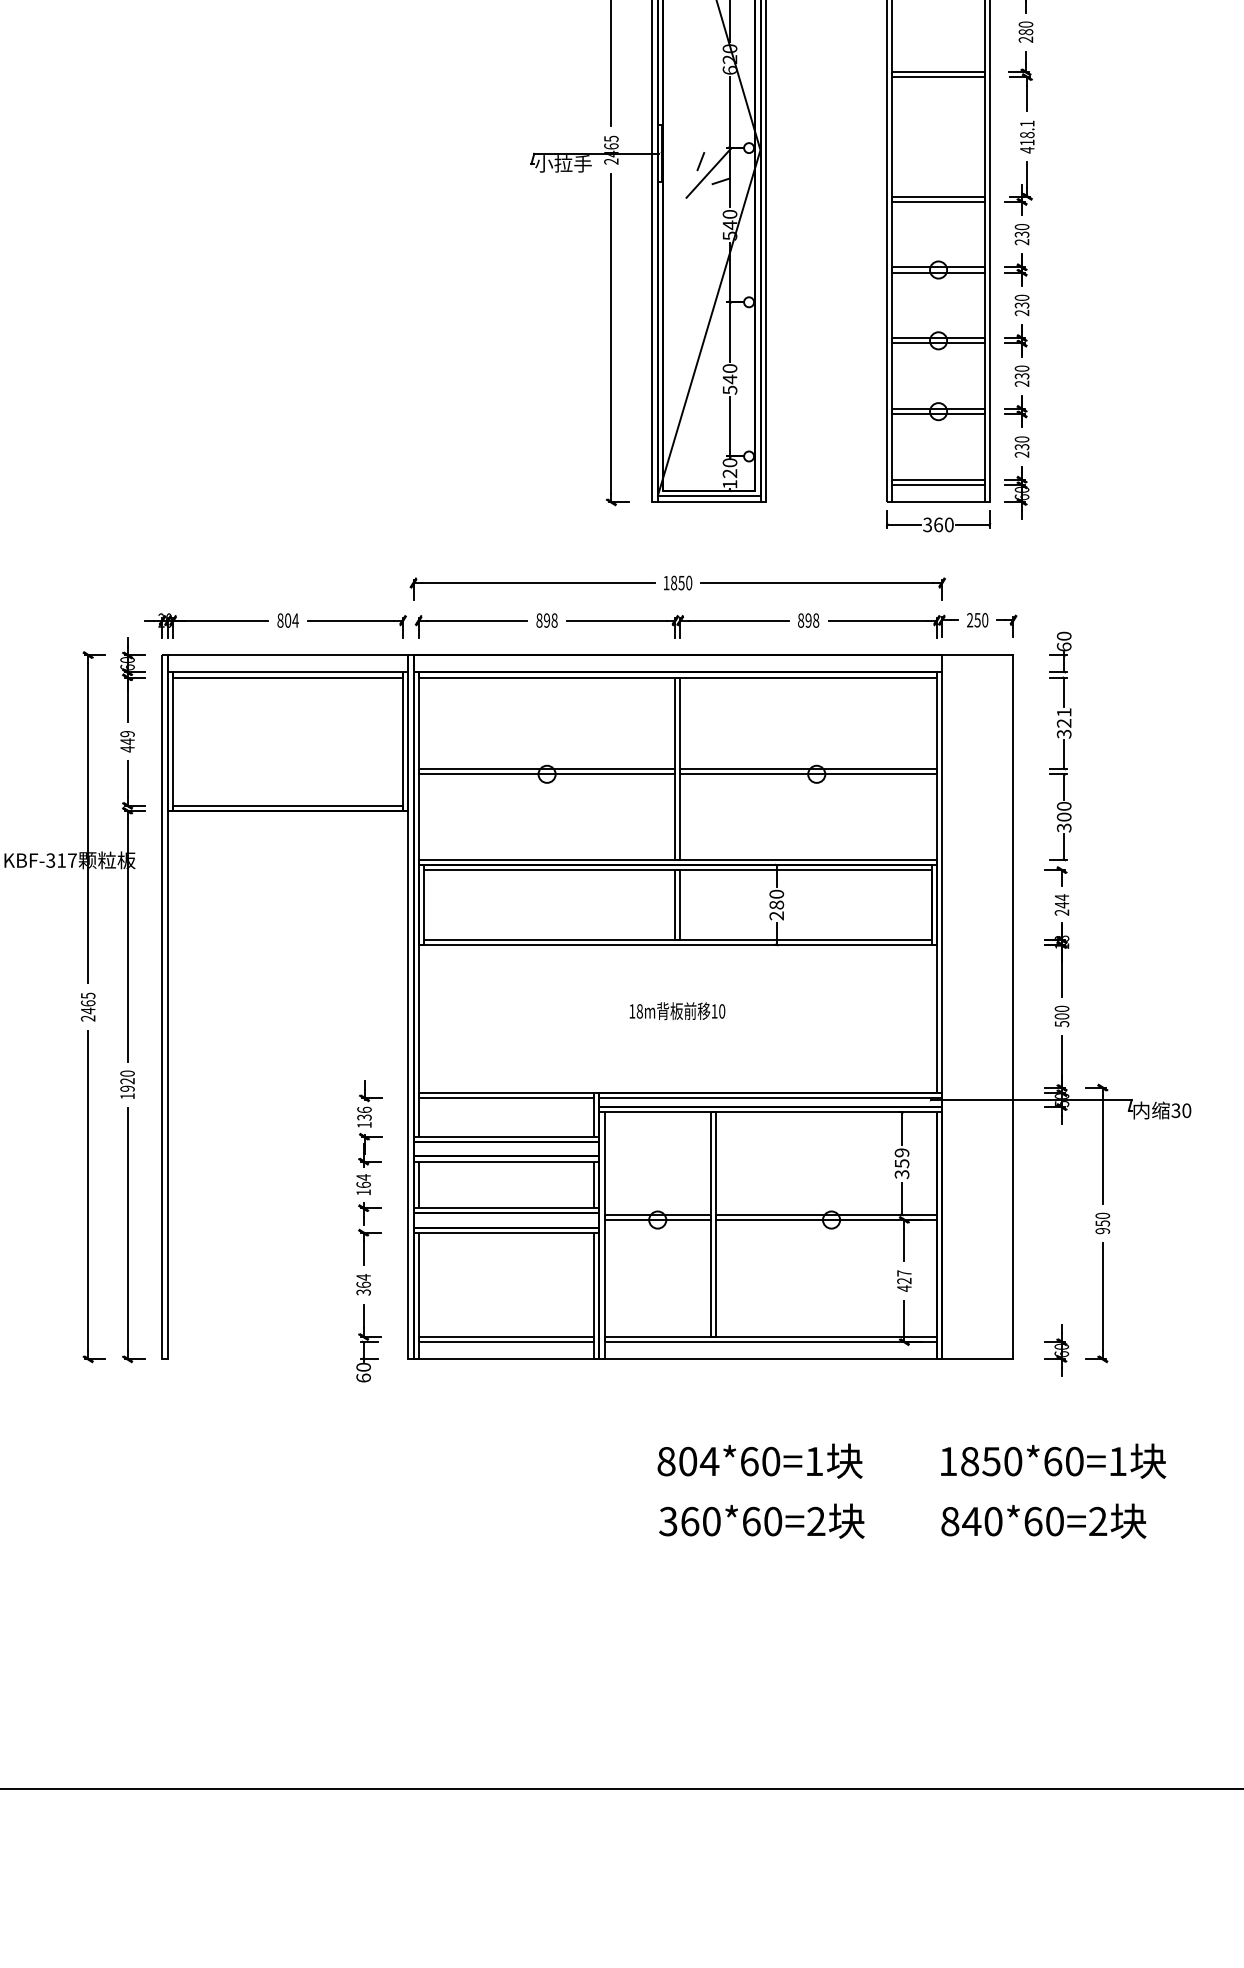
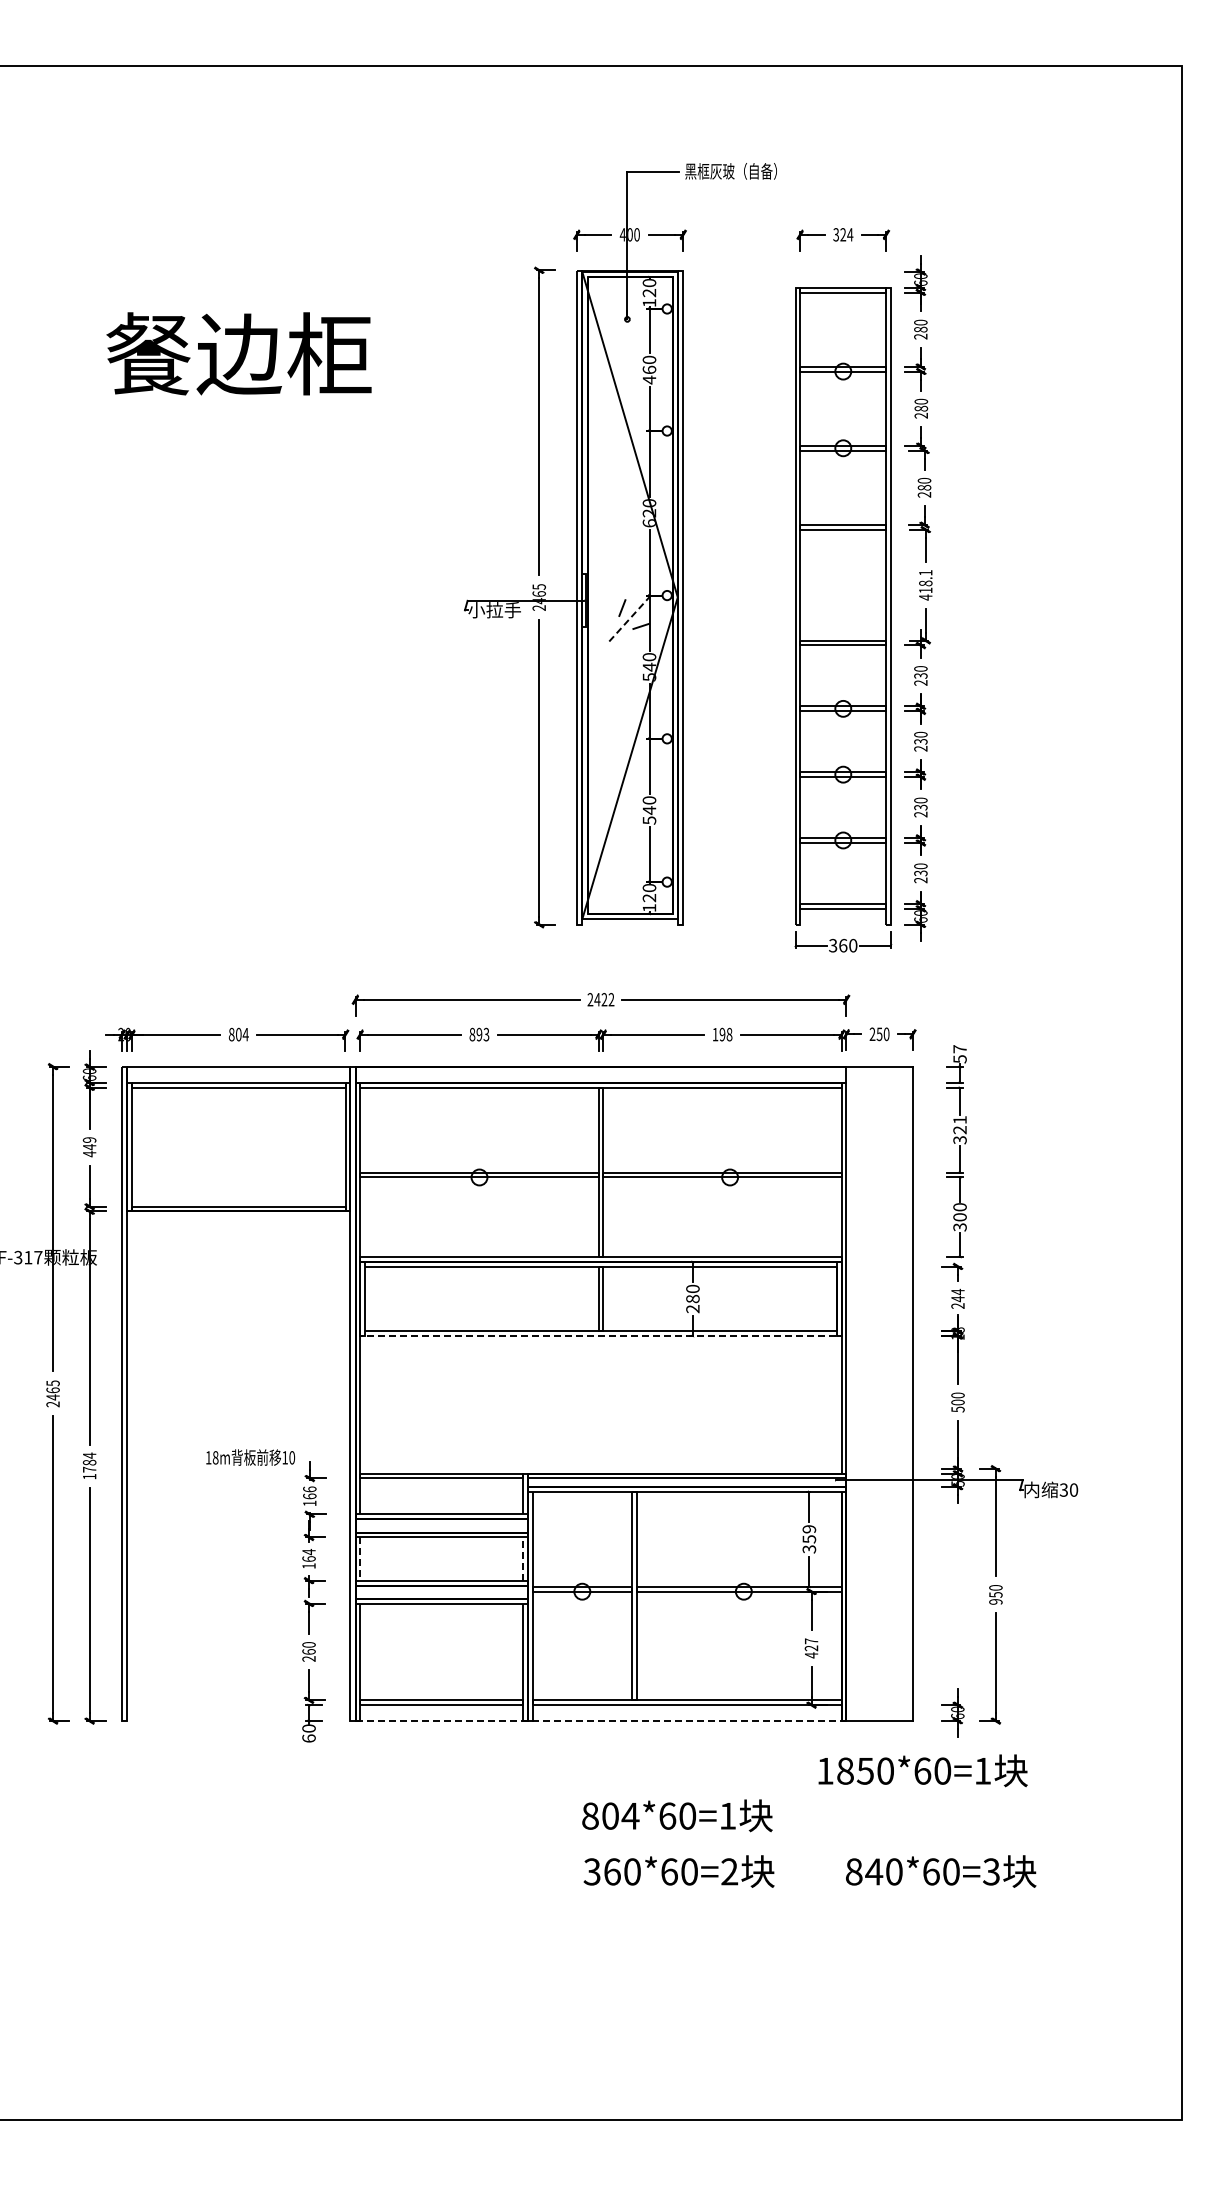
line: (708, 172) -> (629, 618), solid -> dashed
line: (708, 502) -> (629, 924), removed
line: (938, 502) -> (843, 924), removed
text: (677, 582) -> (600, 999), 1850 -> 2422
text: (554, 620) -> (486, 1034), 898 -> 893
text: (801, 620) -> (715, 1034), 898 -> 198
text: (1063, 641) -> (959, 1054), 60 -> 57
line: (678, 945) -> (601, 1336), solid -> dashed
text: (677, 1011) -> (250, 1457), moved
text: (127, 1081) -> (89, 1462), 1920 -> 1784
text: (364, 1117) -> (309, 1496), 136 -> 166
line: (419, 1185) -> (360, 1559), solid -> dashed
line: (594, 1185) -> (523, 1559), solid -> dashed
text: (363, 1284) -> (308, 1651), 364 -> 260
line: (678, 1358) -> (601, 1720), solid -> dashed
text: (1052, 1460) -> (922, 1770), moved
text: (1098, 1521) -> (991, 1871), 840*60=2 -> 840*60=3

